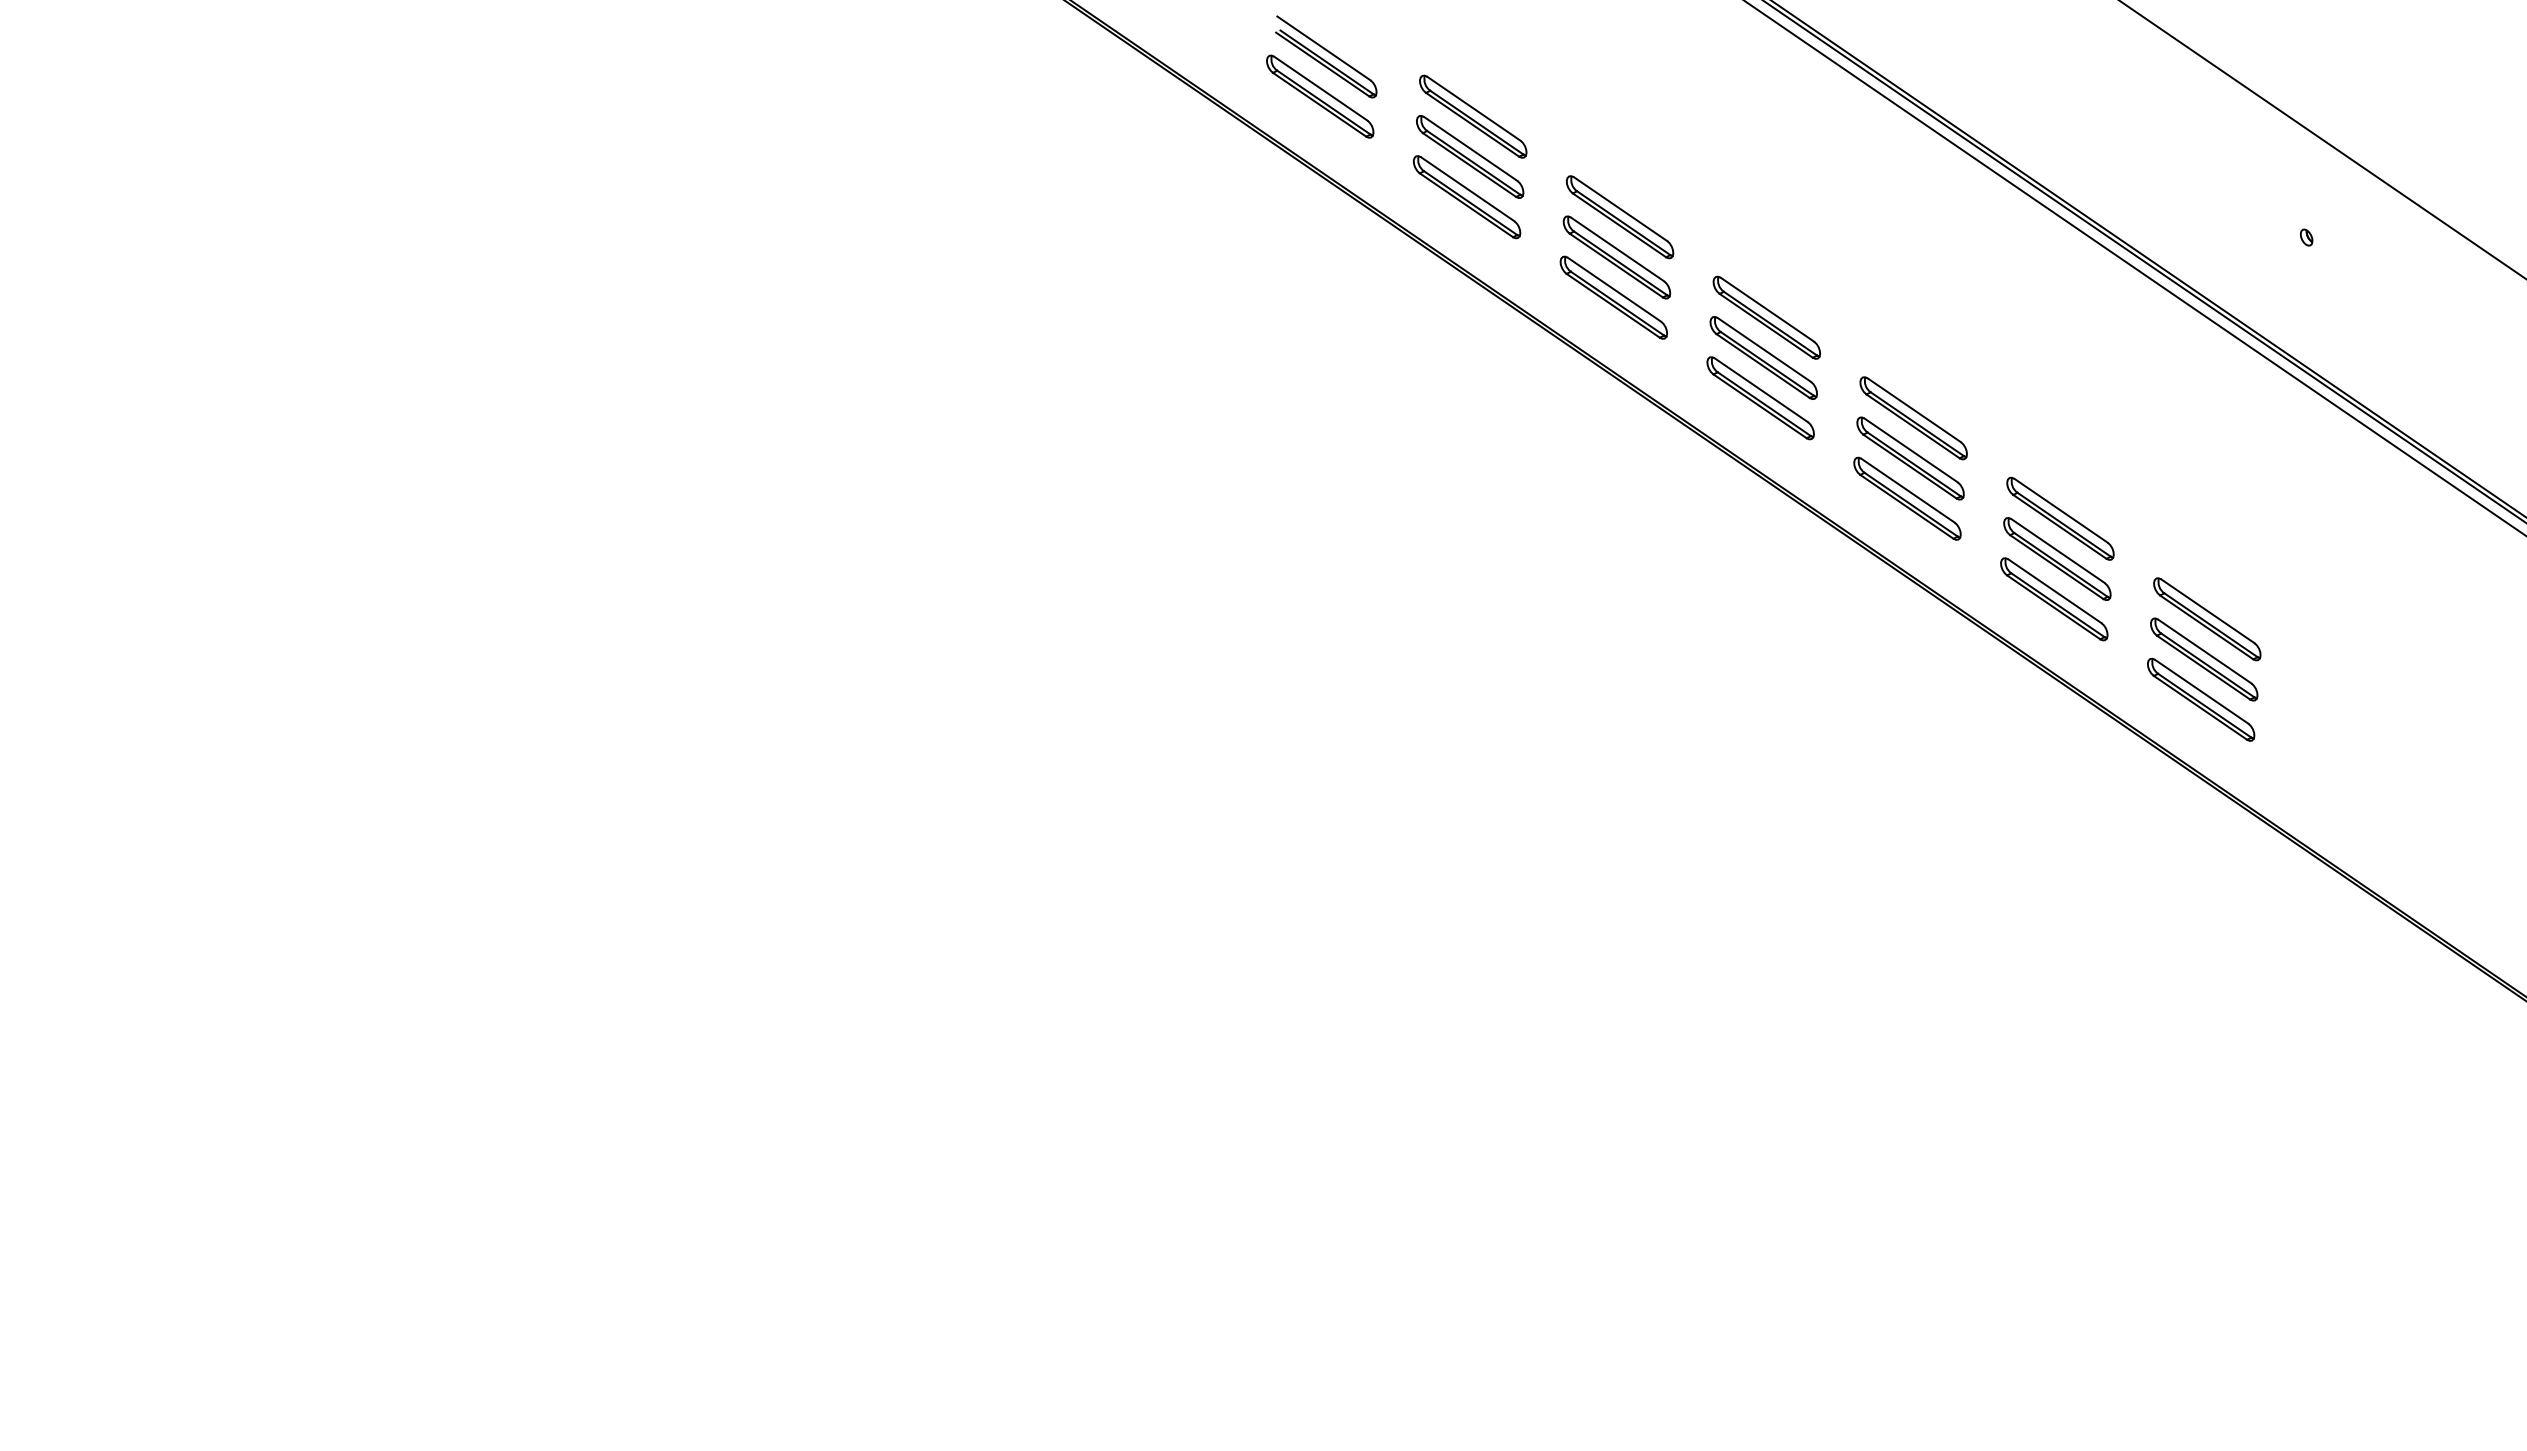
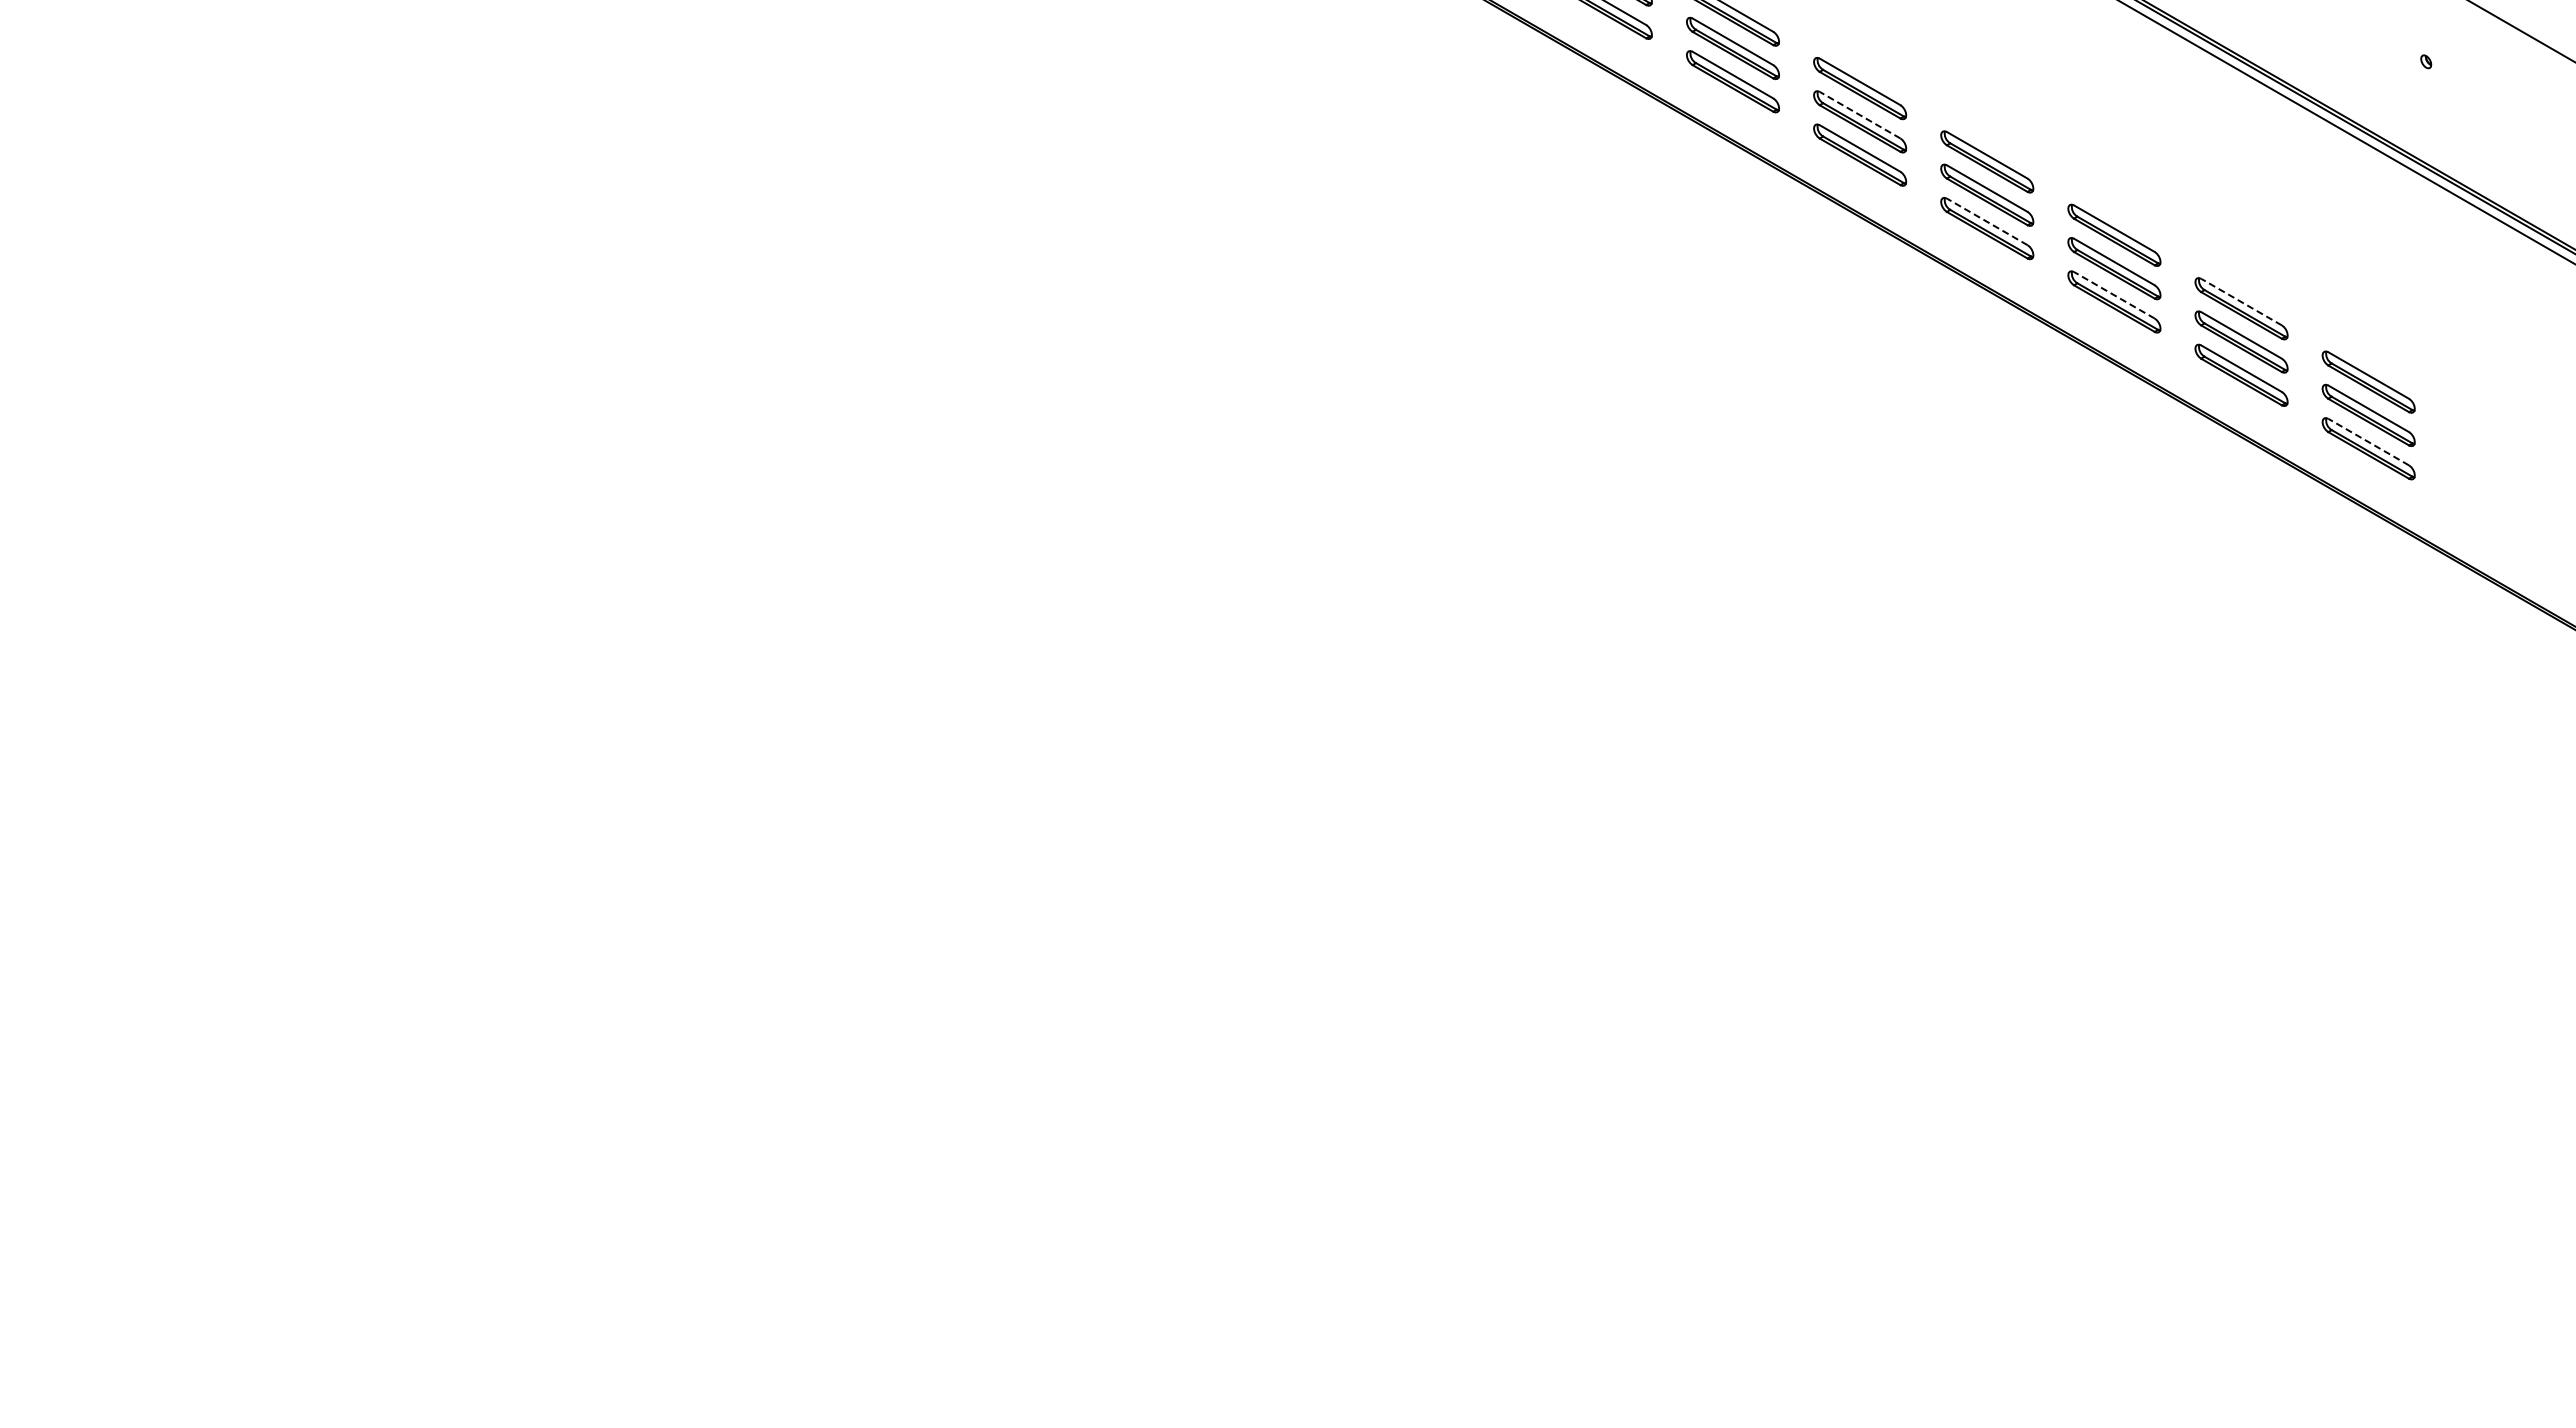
line: (1617, 249) -> (1860, 115), solid -> dashed
line: (1761, 389) -> (1987, 221), solid -> dashed
line: (1908, 490) -> (2114, 295), solid -> dashed
line: (2061, 511) -> (2241, 302), solid -> dashed
line: (2201, 692) -> (2368, 442), solid -> dashed

